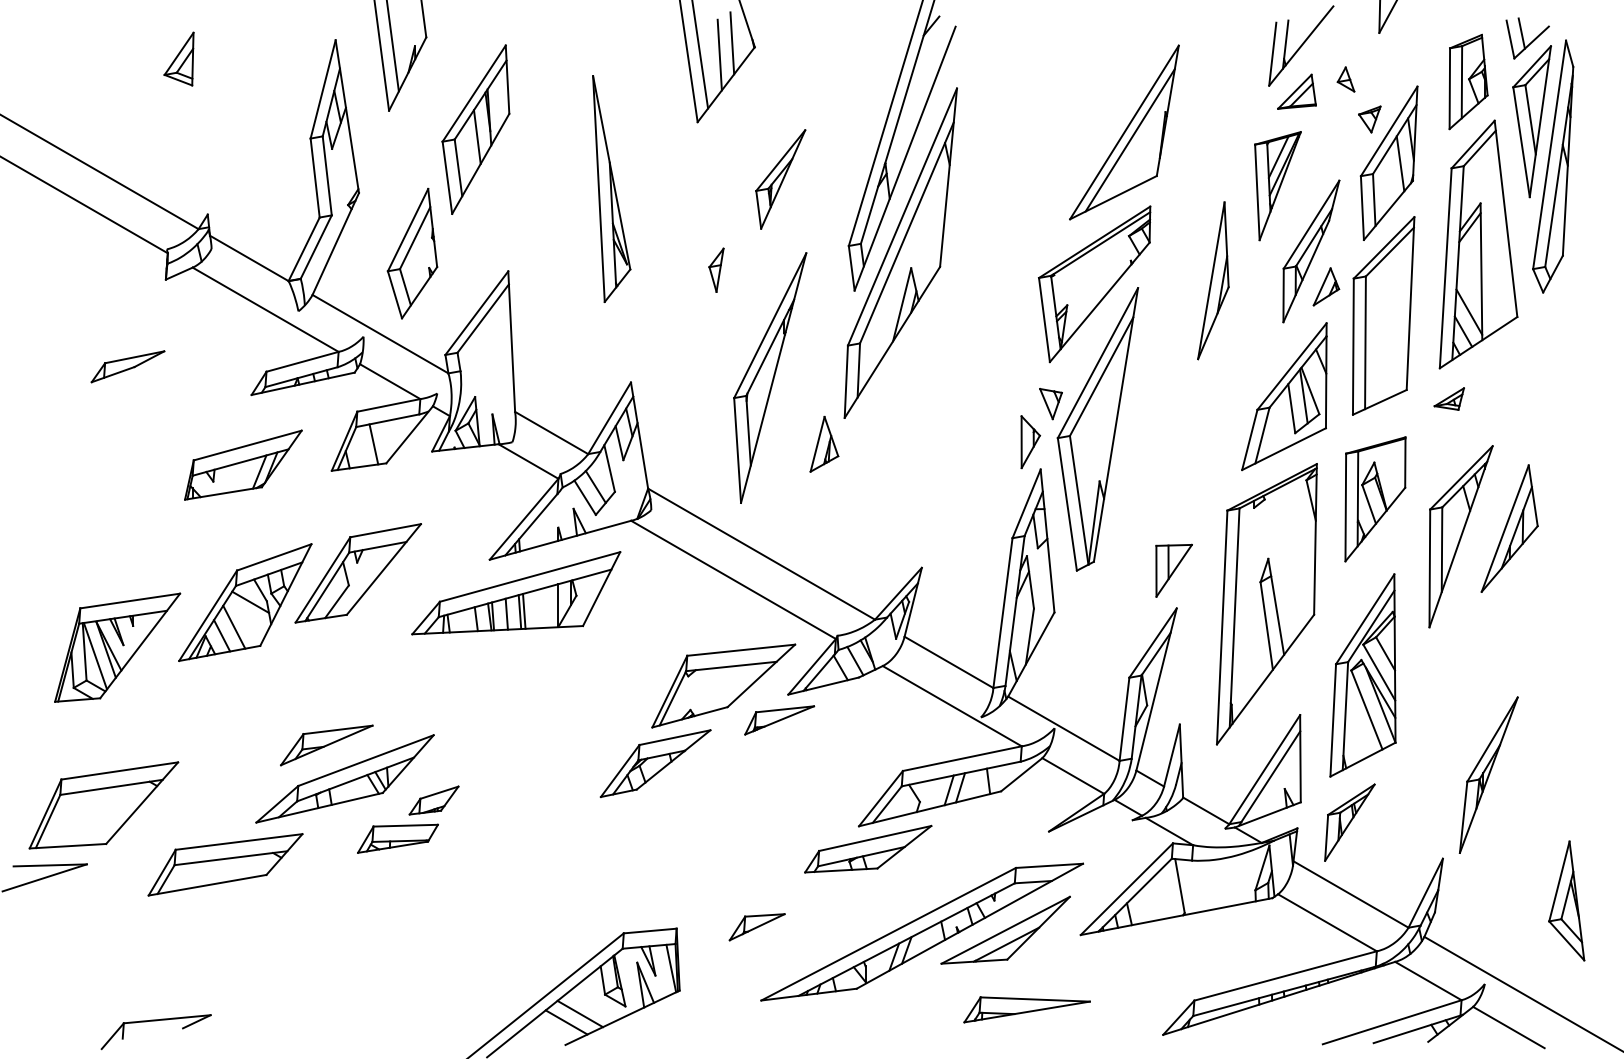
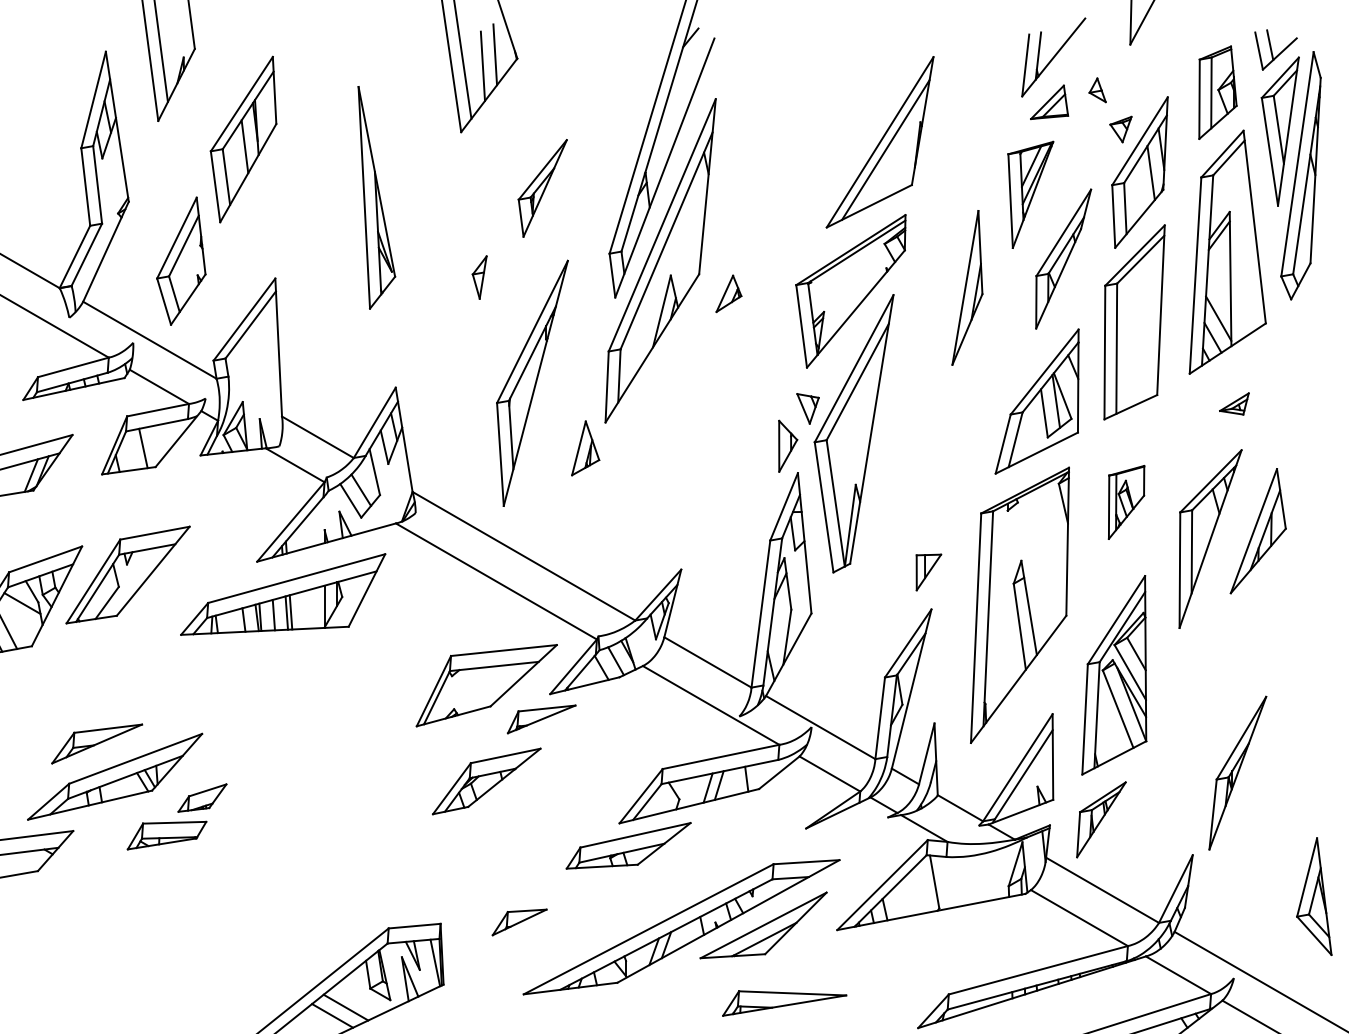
part: (1326, 286) -> (729, 293), moved
part: (1448, 398) -> (1233, 403), moved
part: (1375, 499) -> (1126, 502), size x0.6
part: (1173, 570) -> (928, 572), size x0.7
part: (655, 763) -> (486, 781), moved

